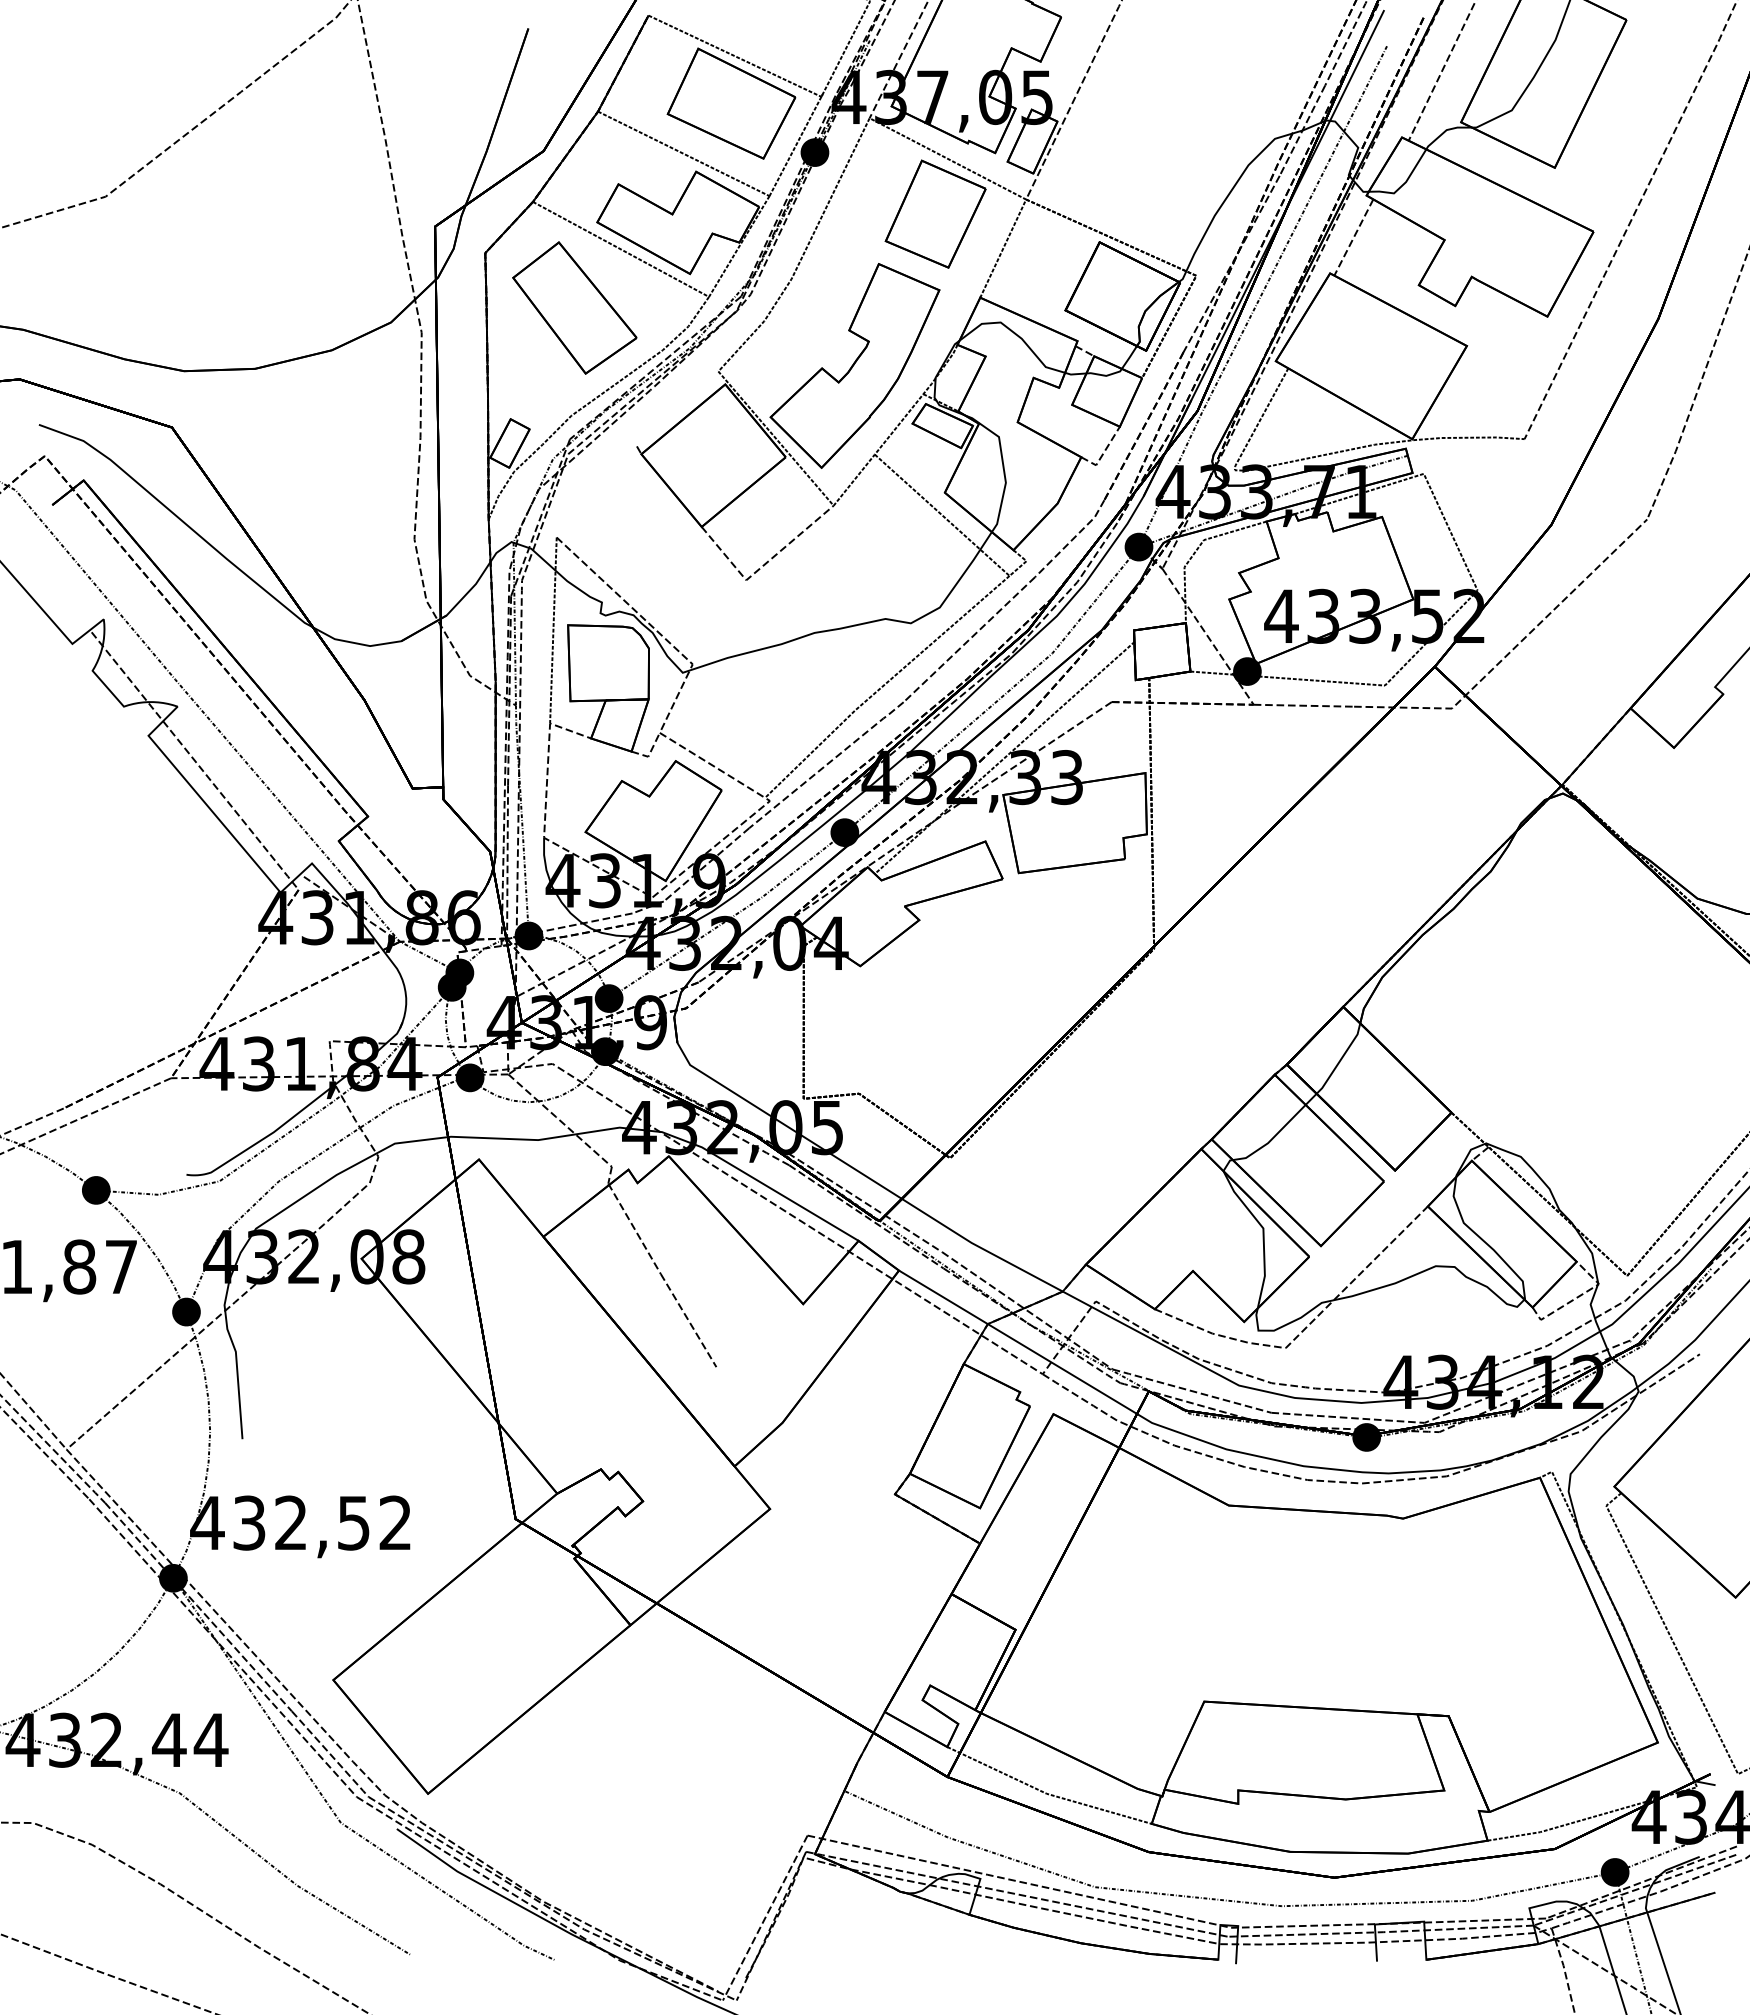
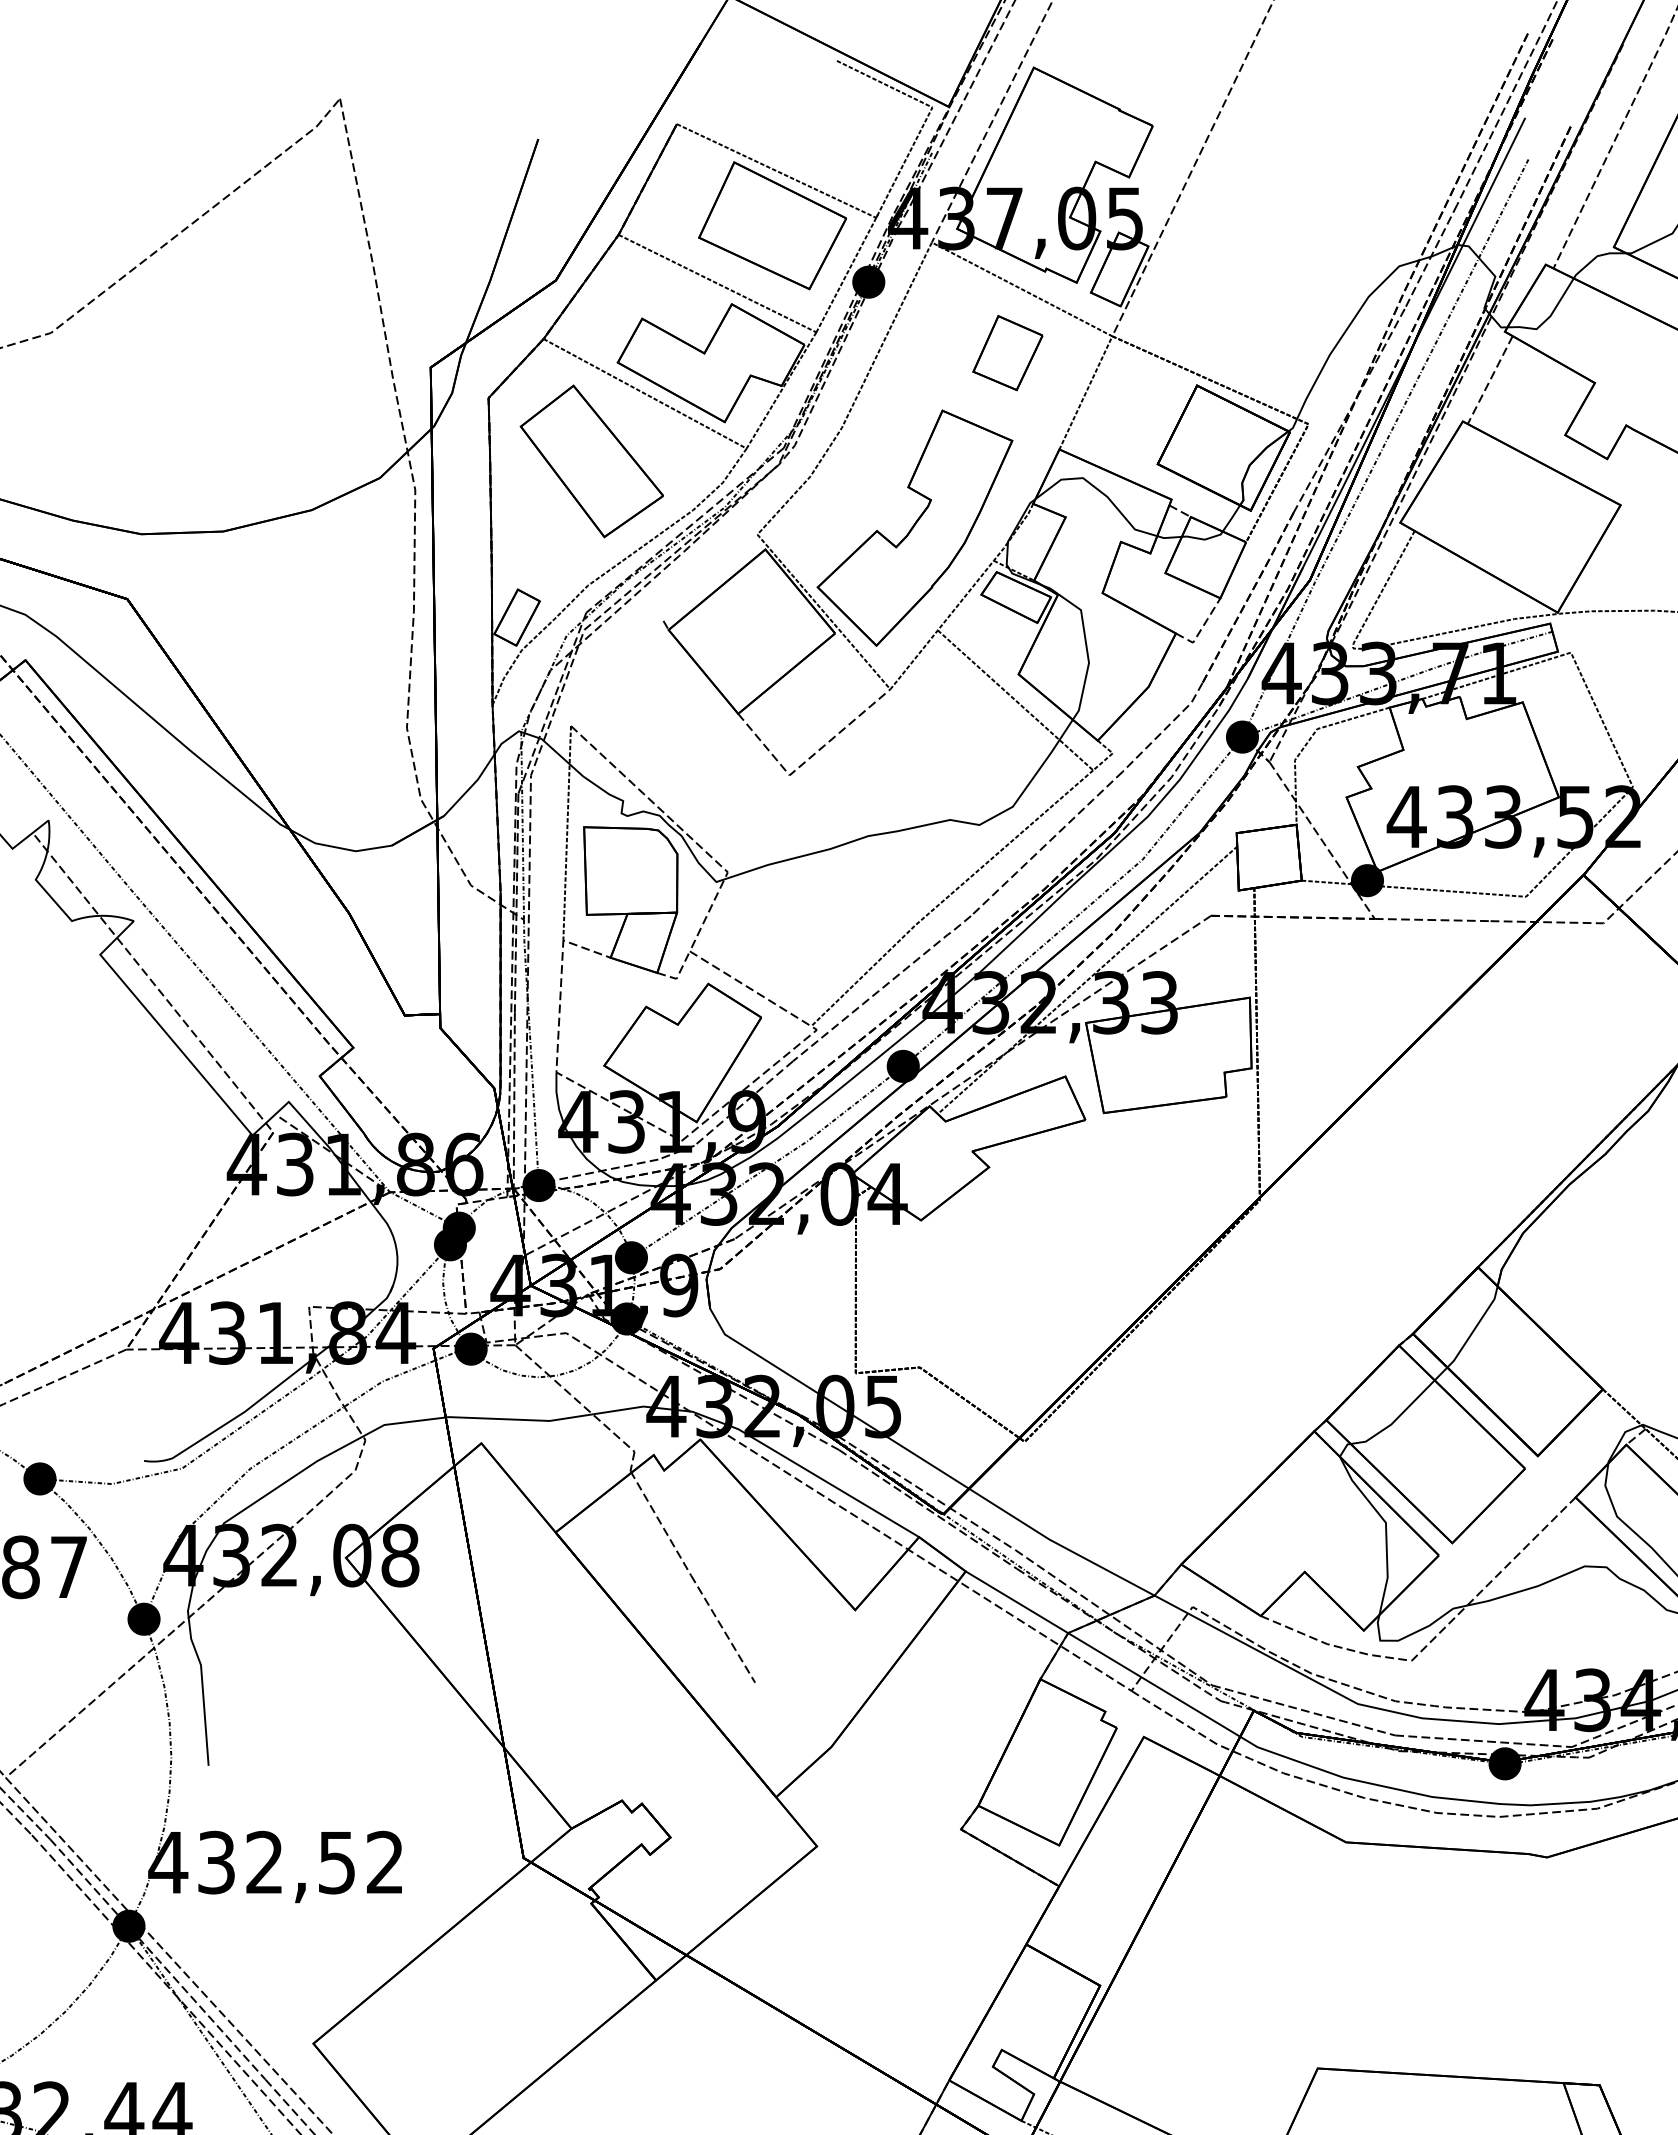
part: (935, 213) -> (1007, 352), size x0.6

